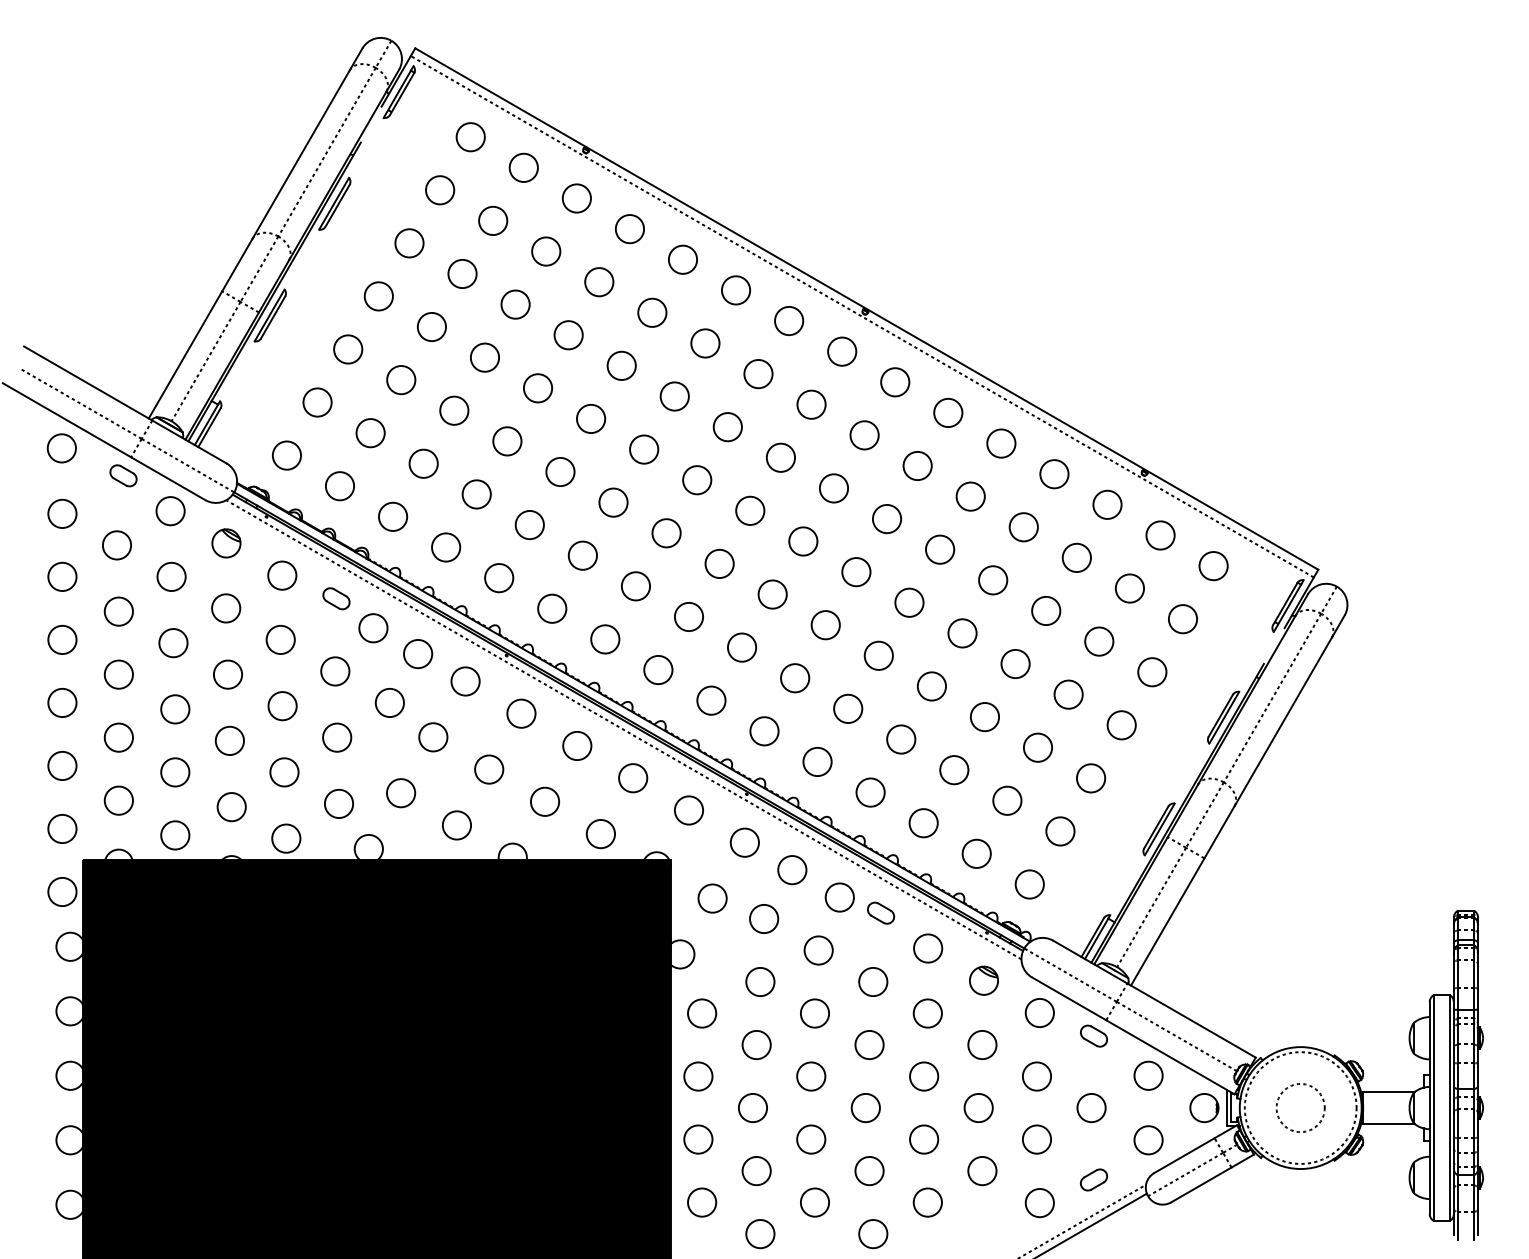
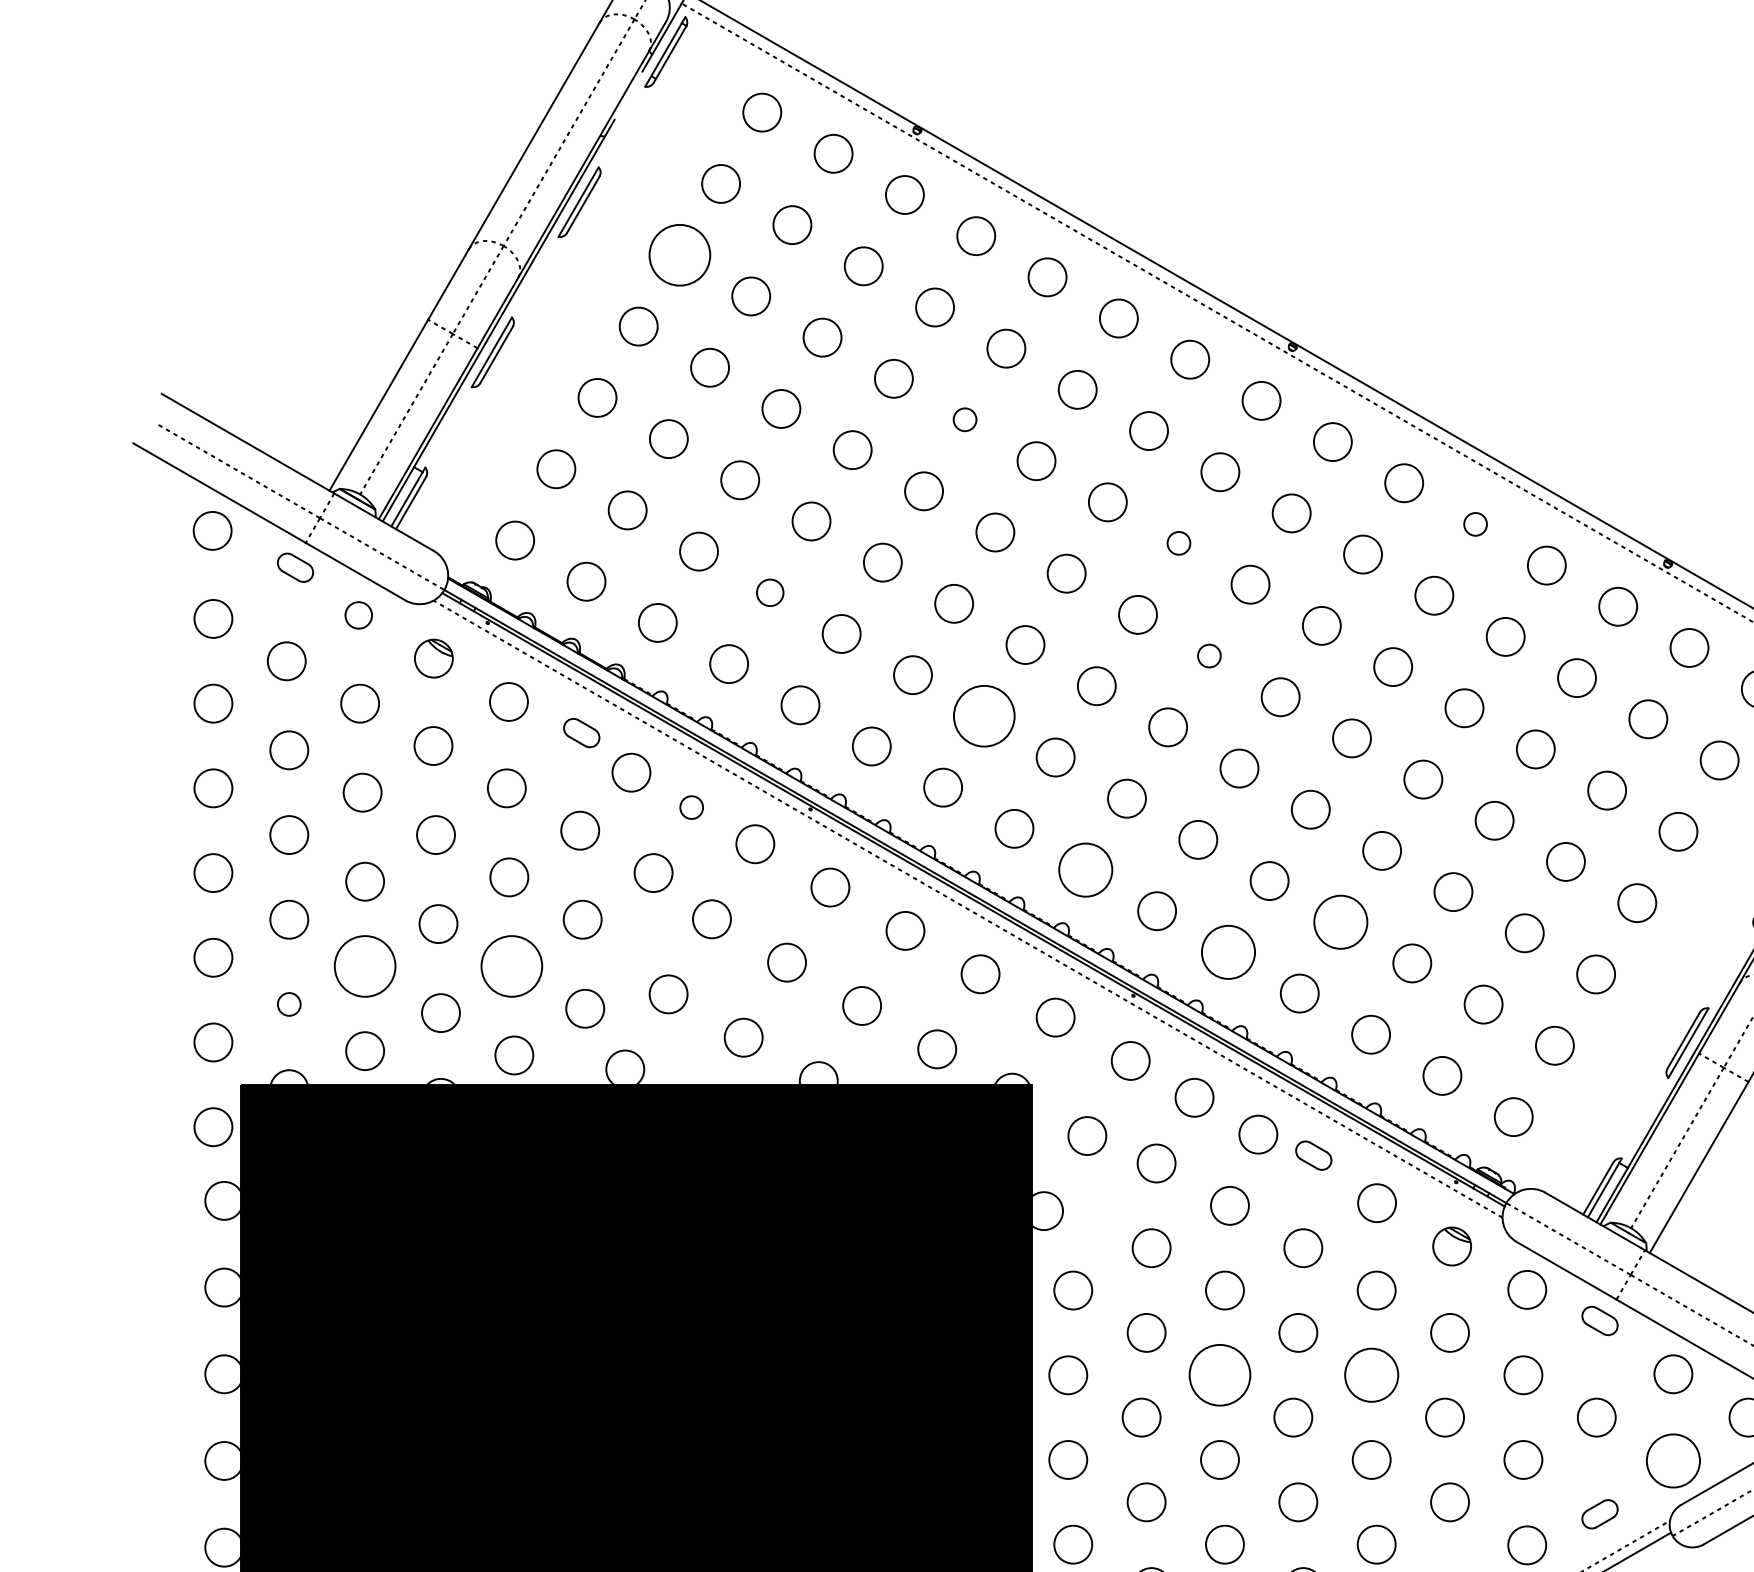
circle: (409, 243) -> (679, 255), size x1.6
circle: (621, 365) -> (964, 419), size x0.6
circle: (1001, 443) -> (1475, 524), size x0.6
circle: (780, 457) -> (1178, 543), size x0.6
circle: (476, 494) -> (769, 592), size x0.7
circle: (170, 511) -> (358, 615), size x0.7
circle: (803, 541) -> (1209, 656), size x0.6
circle: (635, 586) -> (983, 716), size x1.6
circle: (418, 654) -> (692, 807), size x0.6
circle: (711, 700) -> (1085, 869), size x1.4
circle: (901, 739) -> (1341, 922), size x1.4
circle: (817, 761) -> (1228, 951), size x1.4
circle: (175, 772) -> (365, 966), size x1.6
circle: (284, 772) -> (511, 966), size x1.6
circle: (118, 800) -> (288, 1004), size x0.6
circle: (811, 1076) -> (1220, 1375), size x1.6
circle: (924, 1076) -> (1372, 1375), size x1.4
circle: (1148, 1140) -> (1673, 1461), size x1.4

